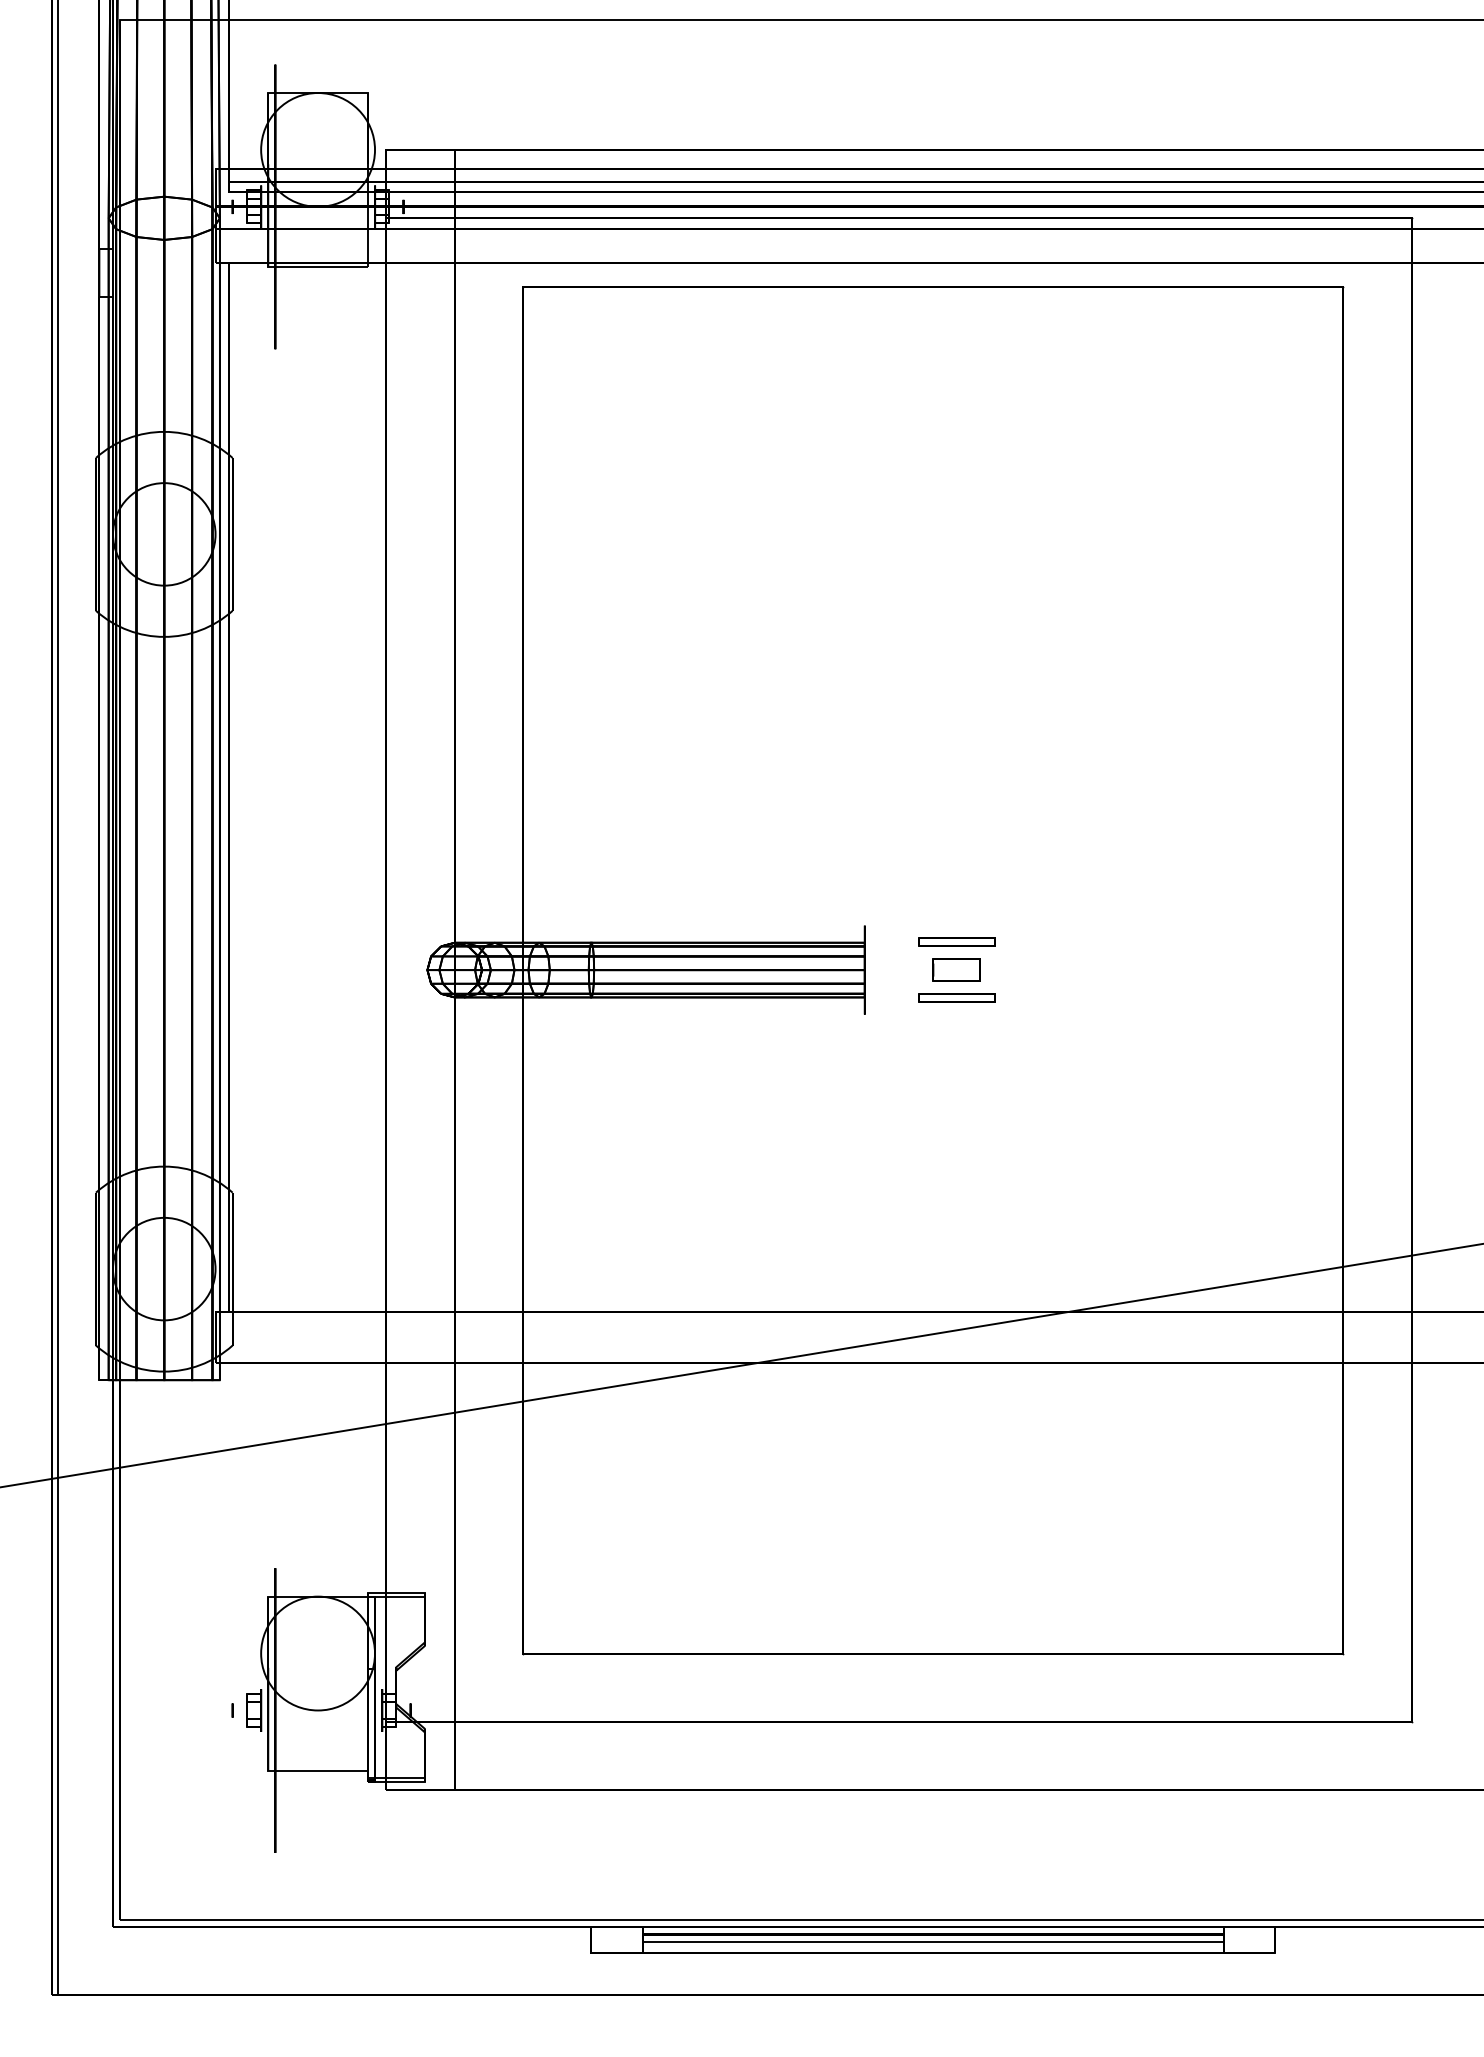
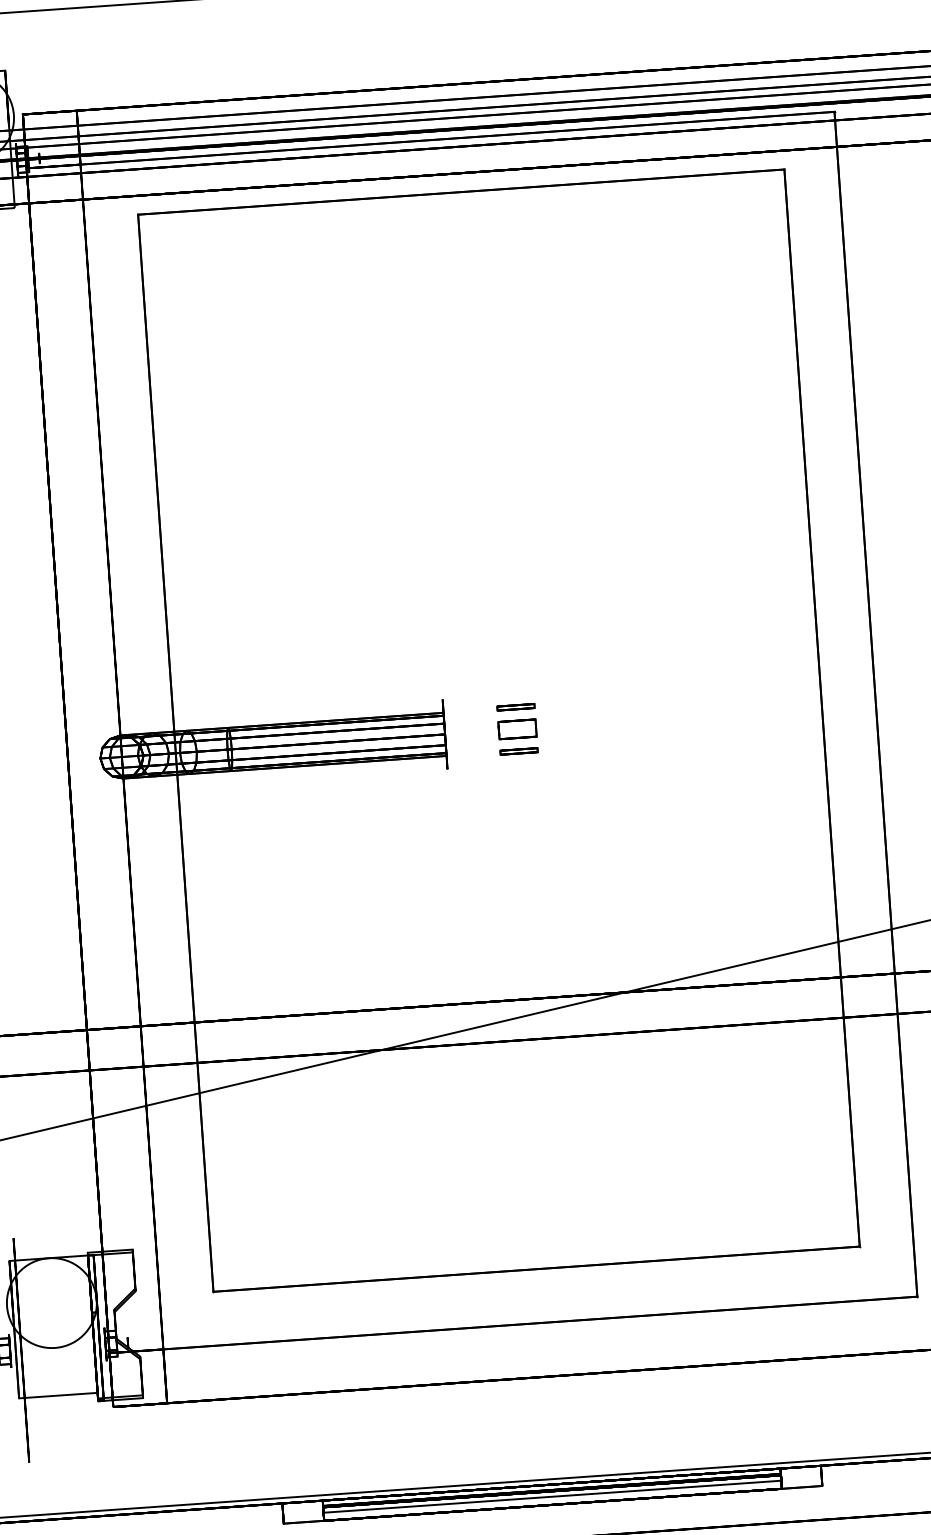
part: (956, 942) -> (515, 707), size x0.62
part: (956, 998) -> (518, 751), size x0.62

